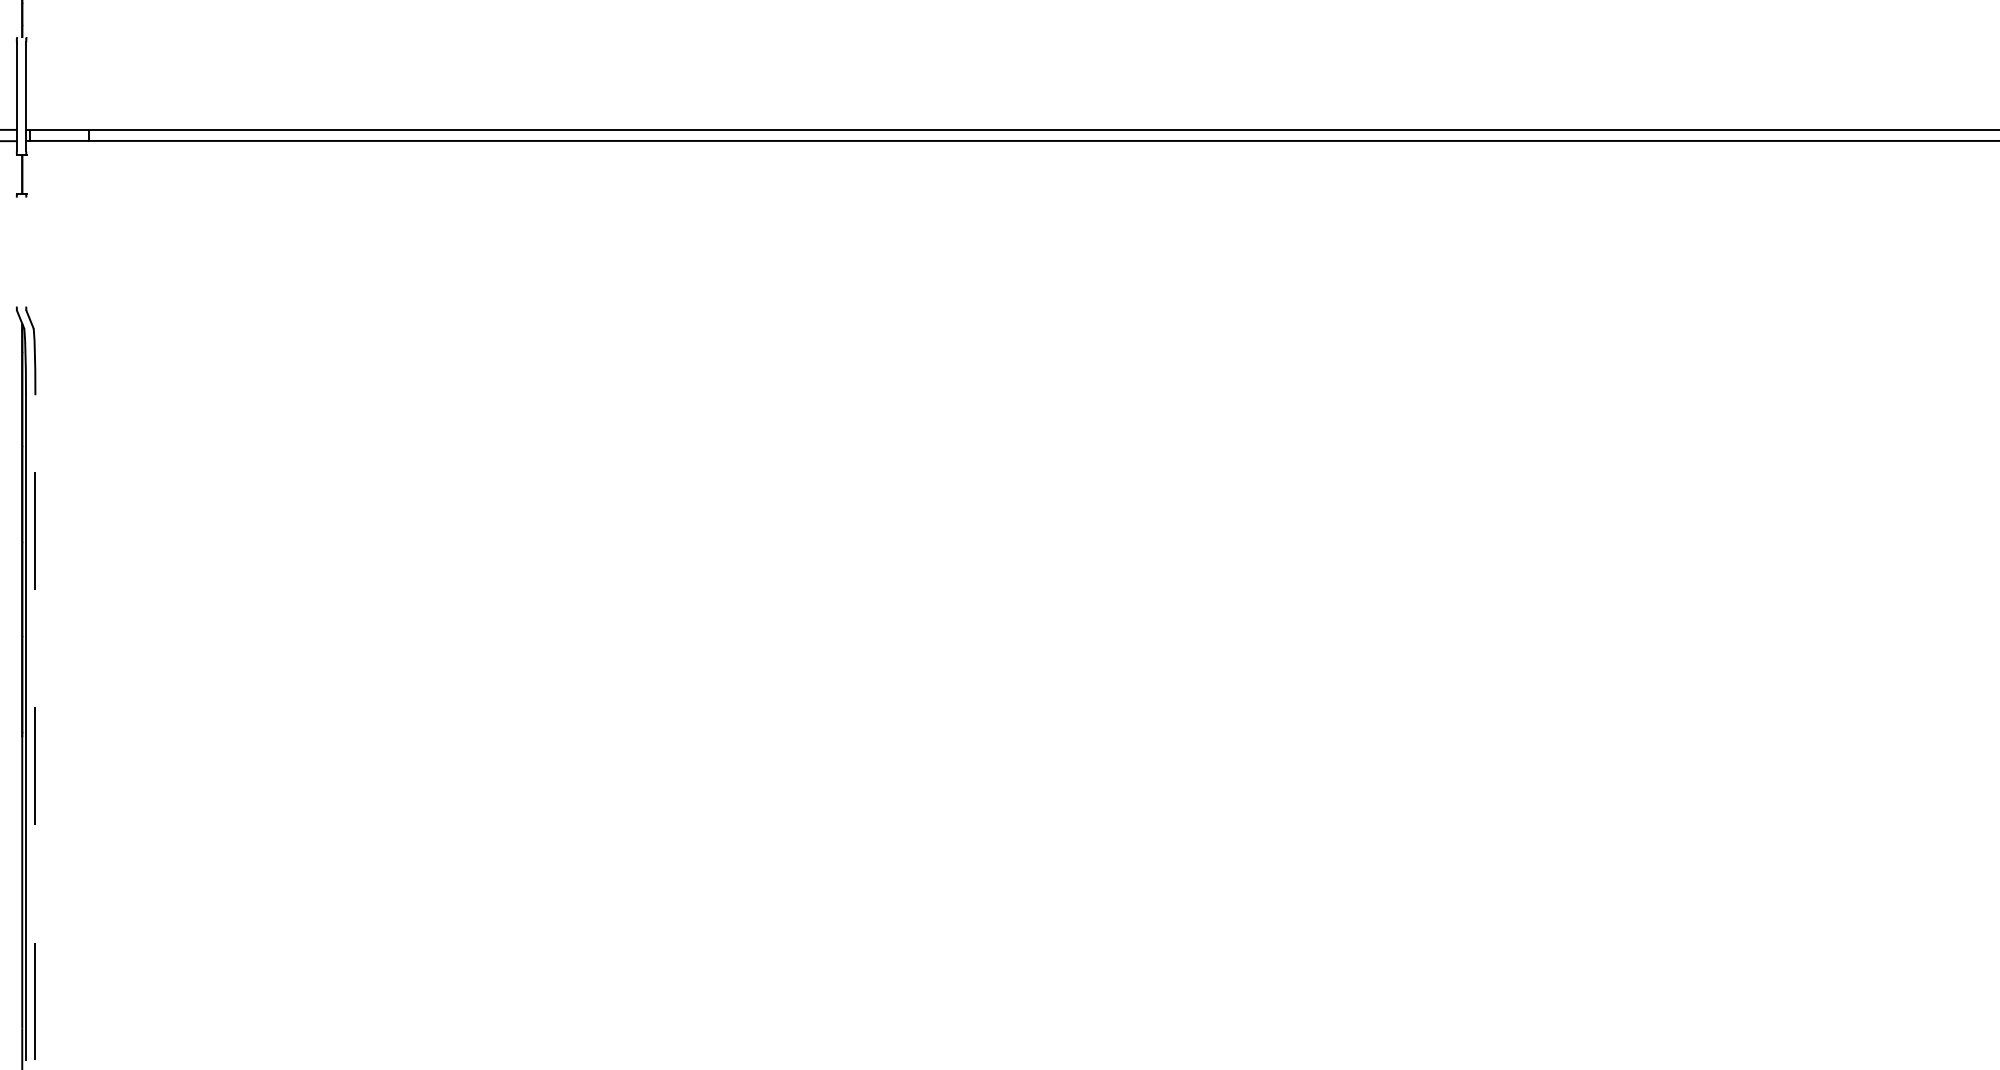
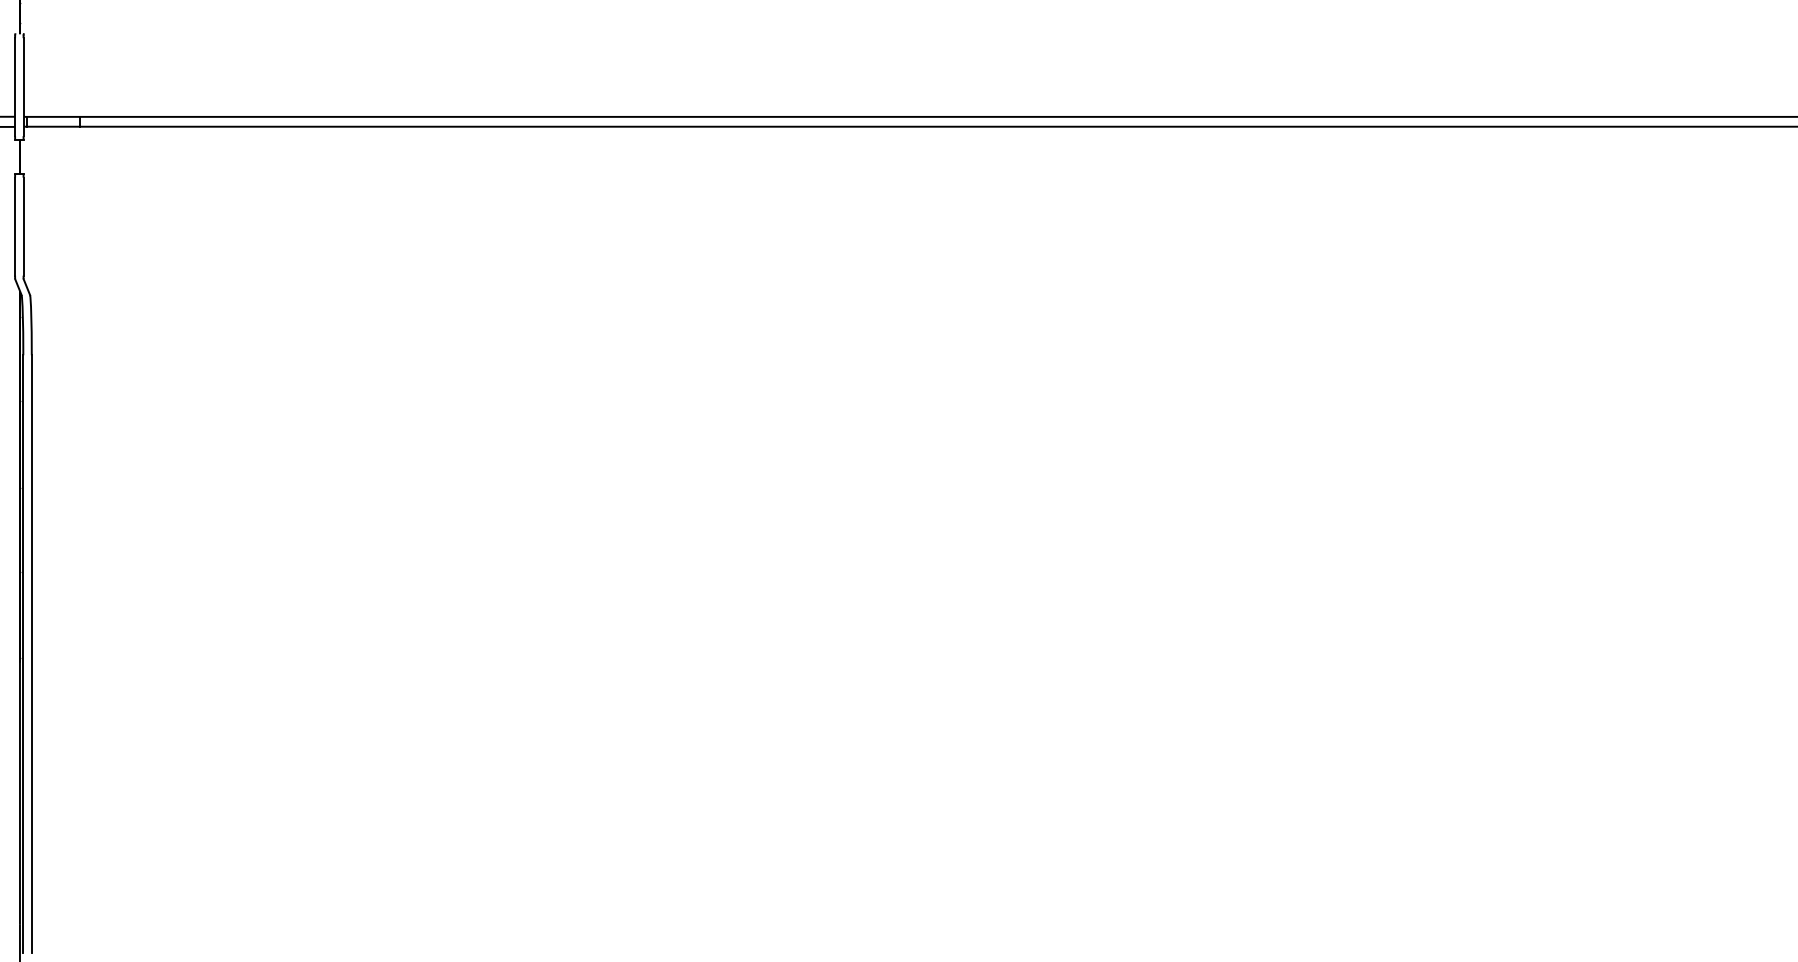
line: (17, 251) -> (15, 226), added
line: (26, 251) -> (23, 226), added
line: (35, 727) -> (31, 654), dashed -> solid

